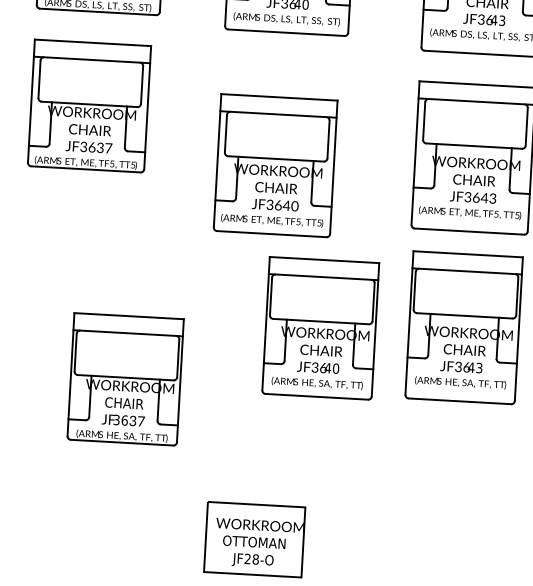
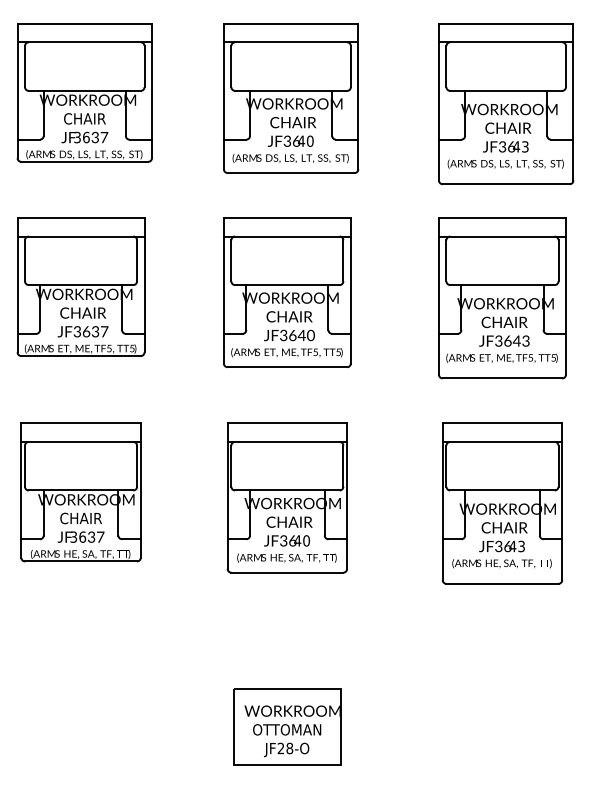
part: (88, 105) -> (80, 286), moved
part: (275, 165) -> (287, 292), moved
part: (319, 327) -> (286, 497), moved
part: (464, 327) -> (502, 503), moved
part: (125, 379) -> (80, 492), moved

